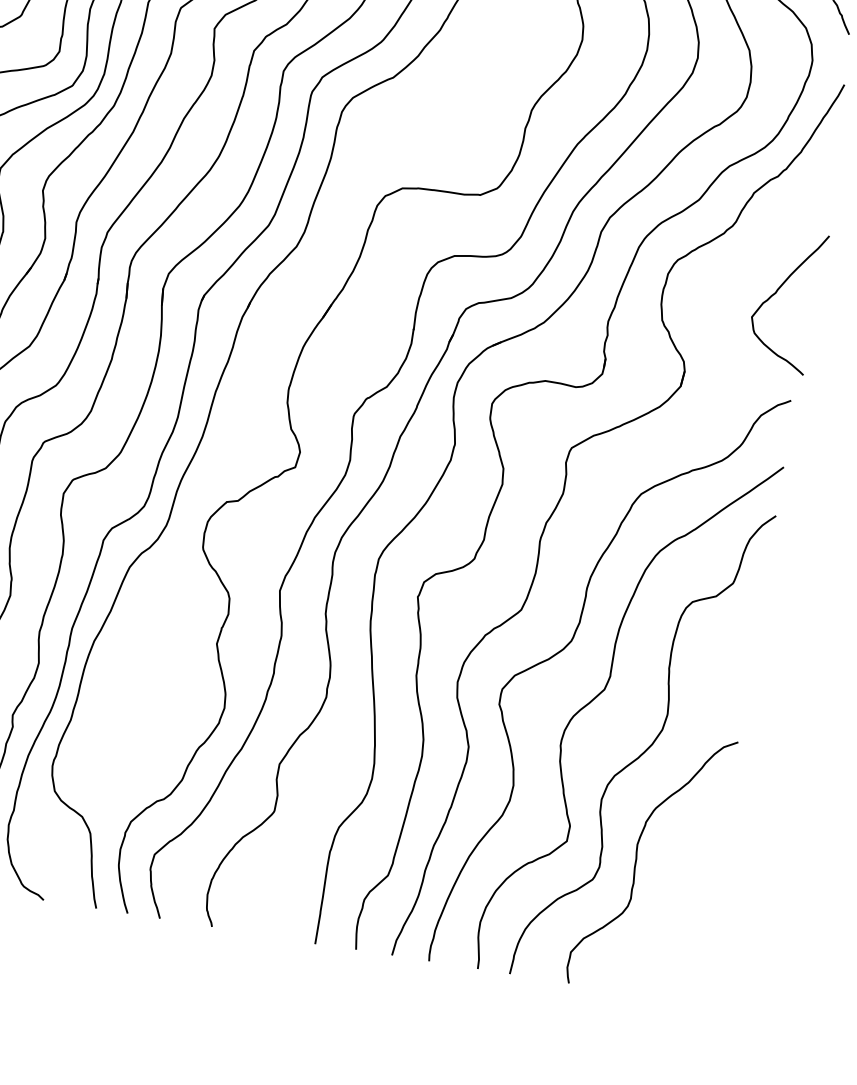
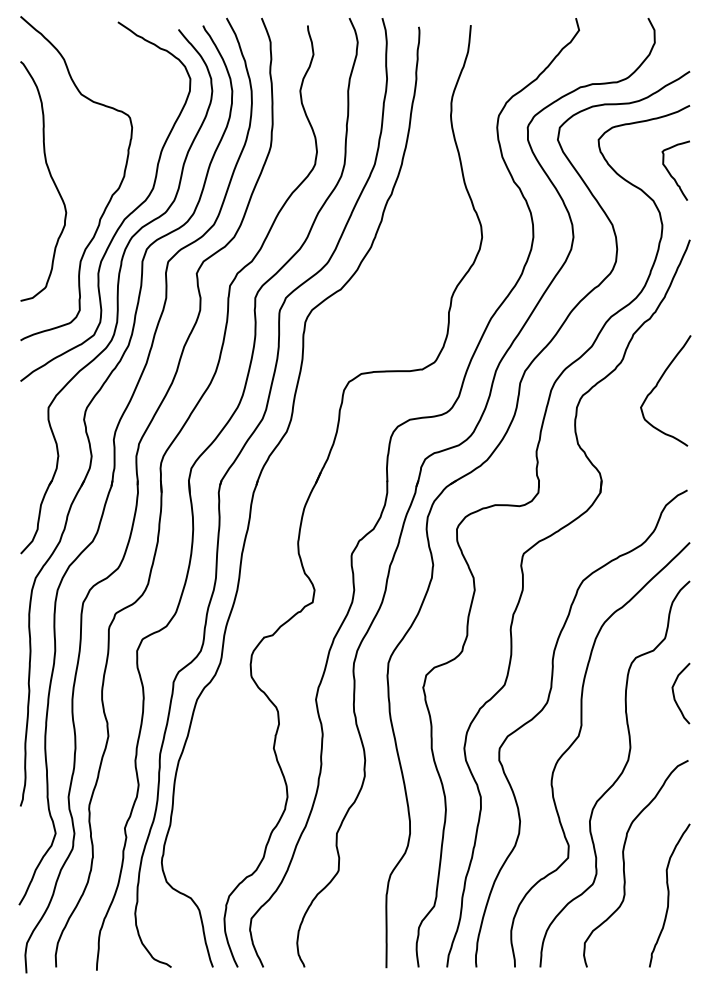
curve: (777, 293) -> (657, 386), moved
curve: (734, 654) -> (674, 693), added
curve: (687, 909) -> (669, 895), added

